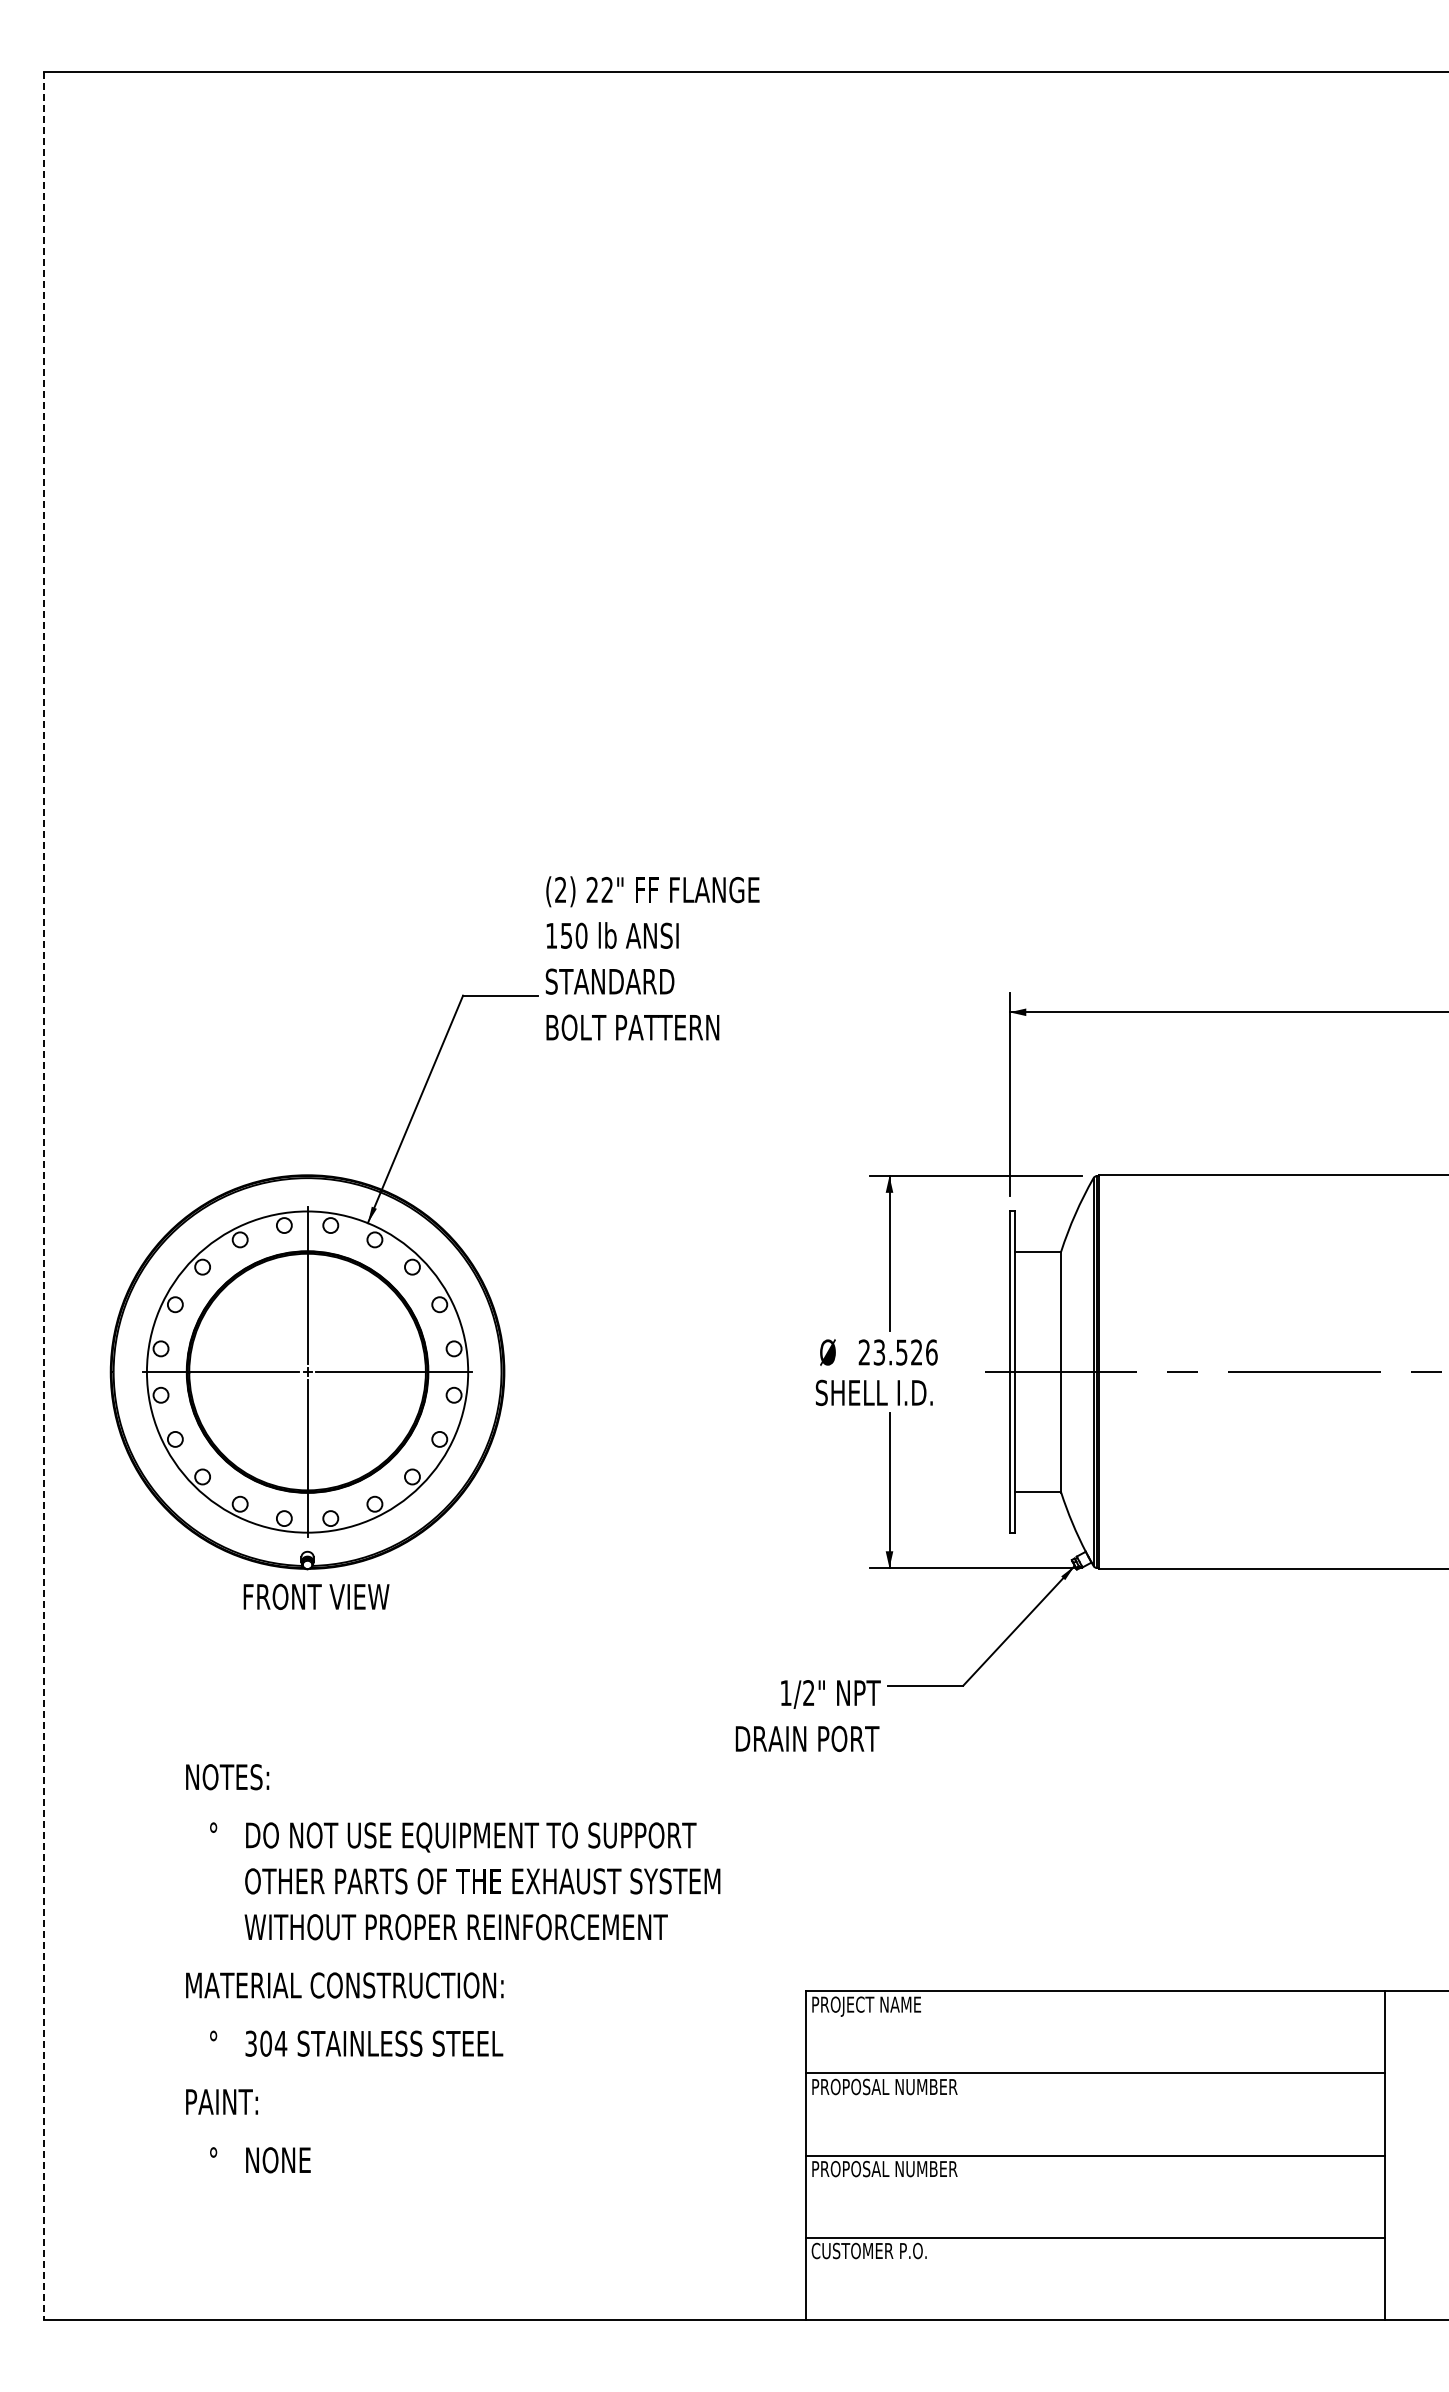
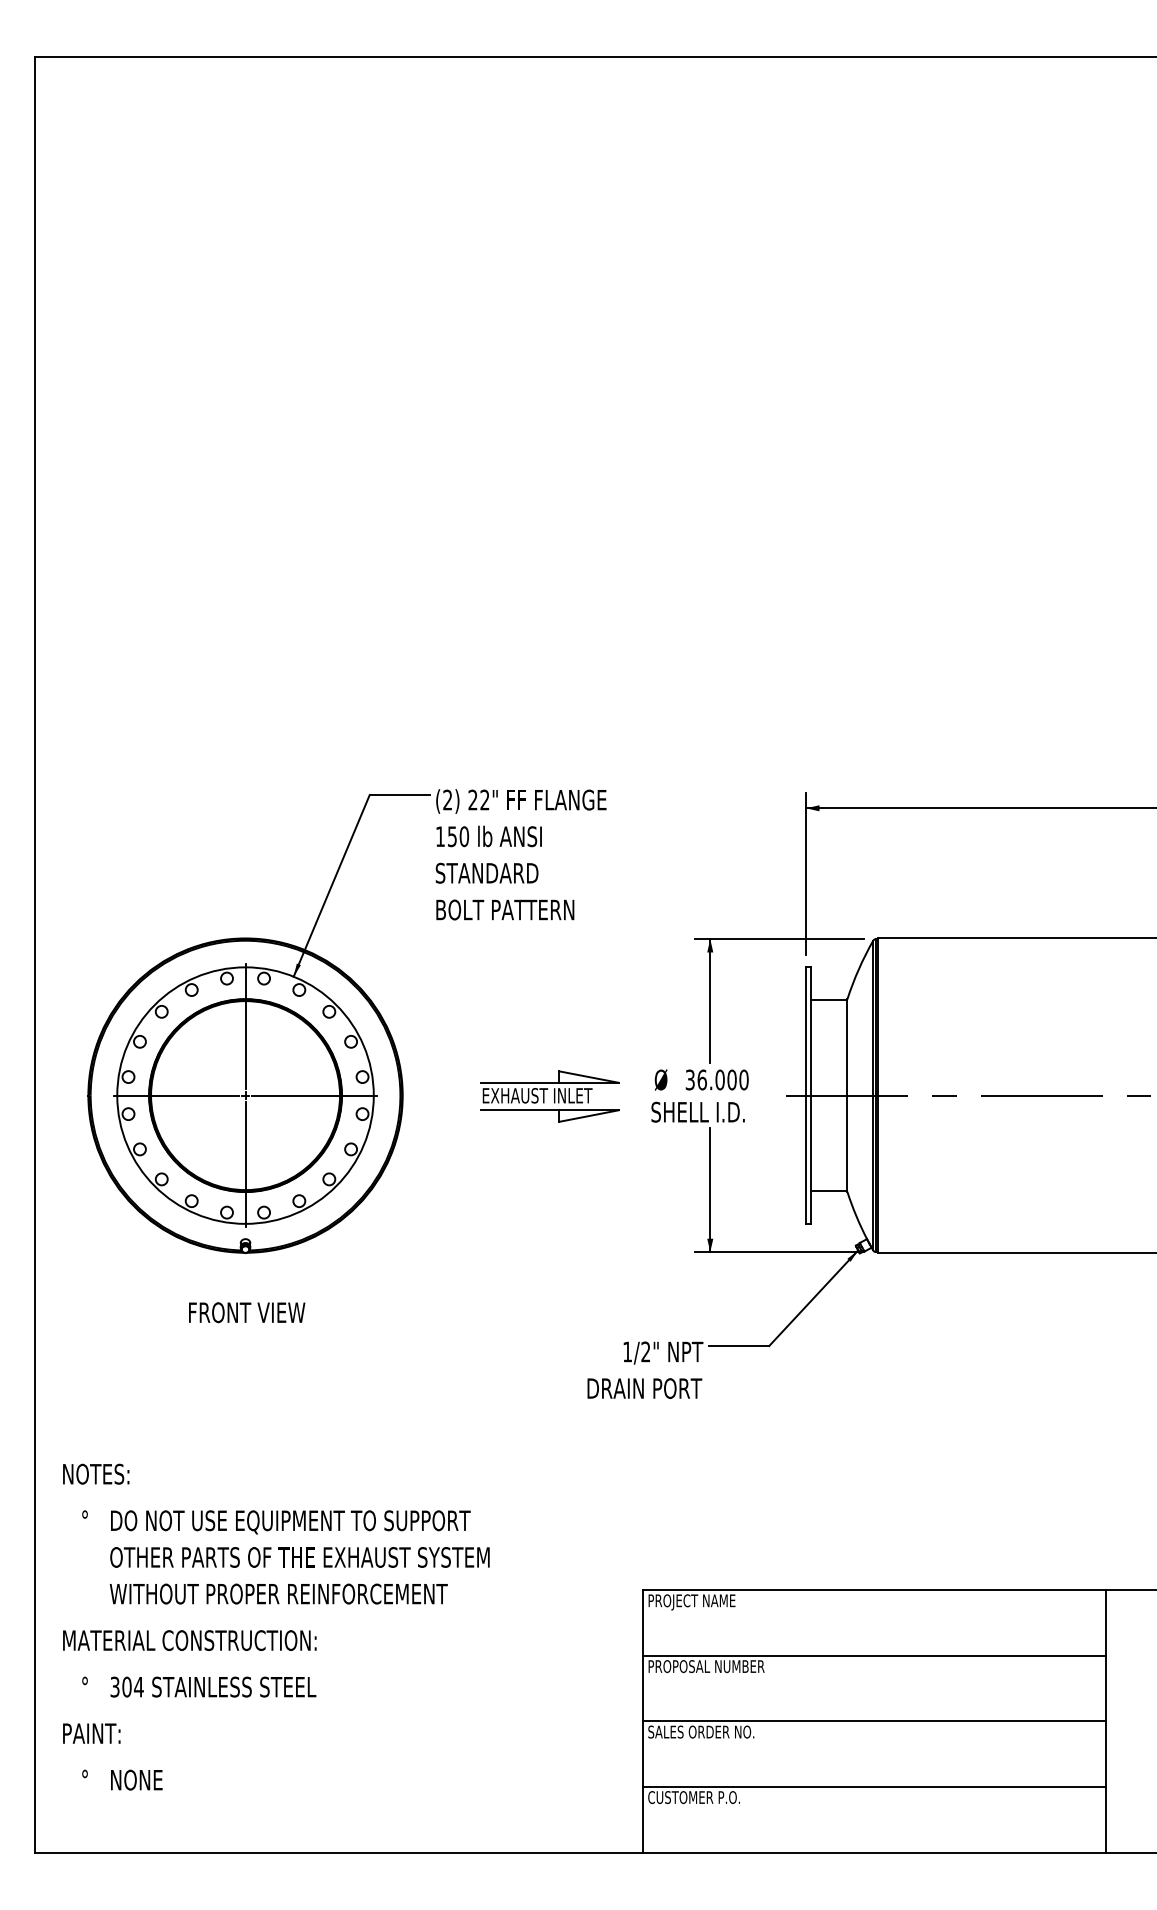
text: (652, 958) -> (521, 854), moved
line: (43, 1196) -> (34, 955), dashed -> solid
text: (897, 1352) -> (716, 1079), 23.526 -> 36.000
part: (688, 1372) -> (549, 1095), added
text: (316, 1596) -> (247, 1312), moved
text: (453, 1968) -> (276, 1627), moved
text: (884, 2168) -> (706, 1731), PROPOSAL NUMBER -> SALES ORDER NO.

